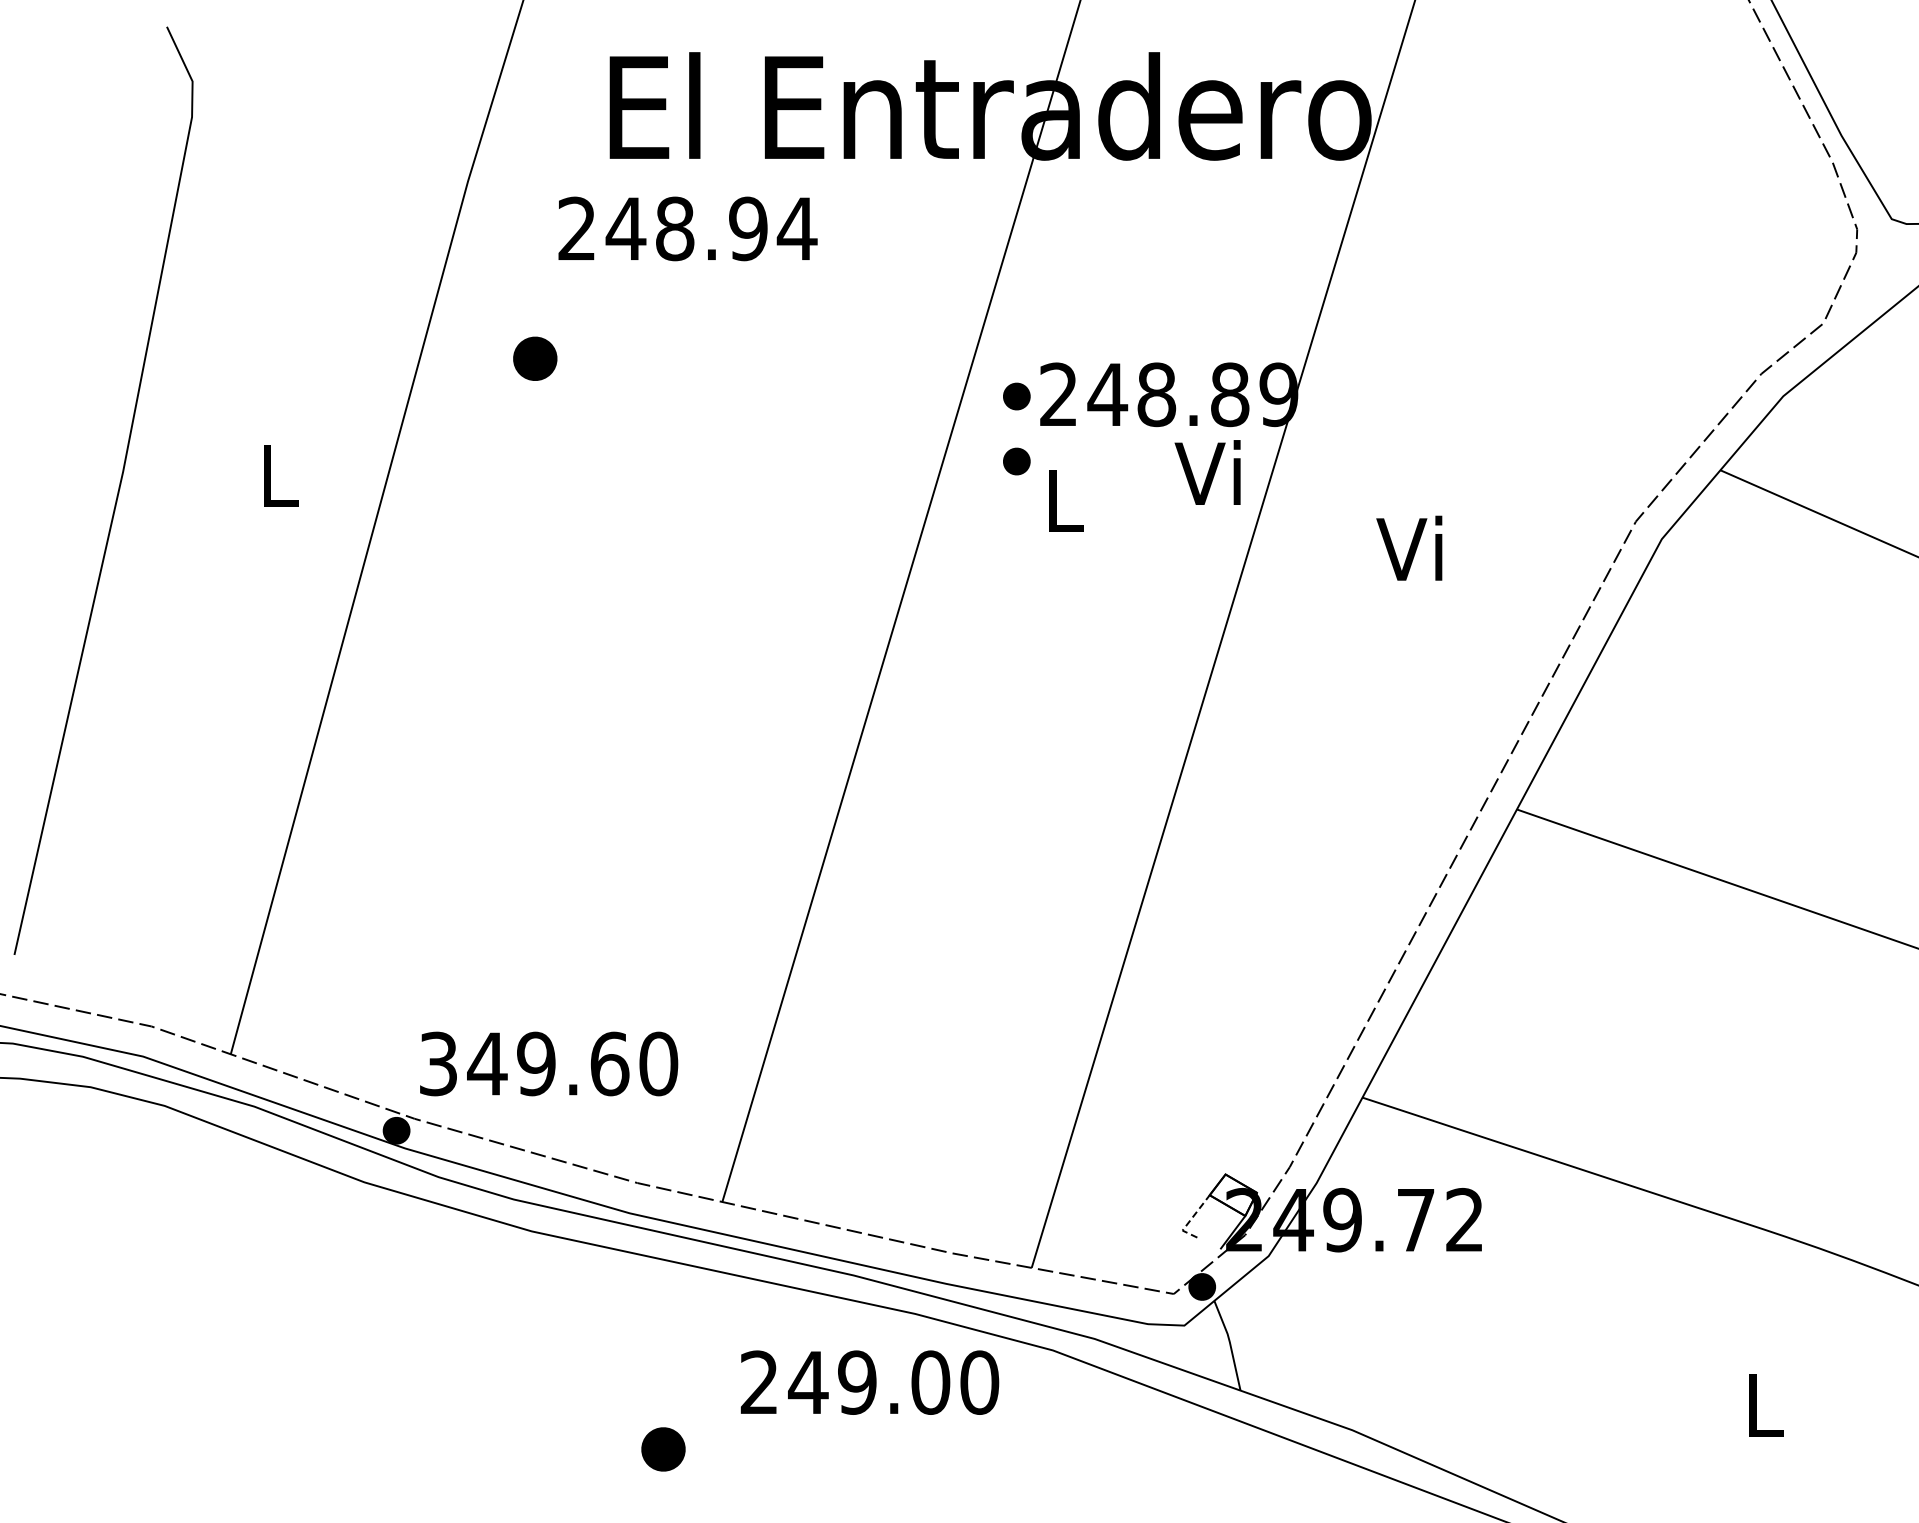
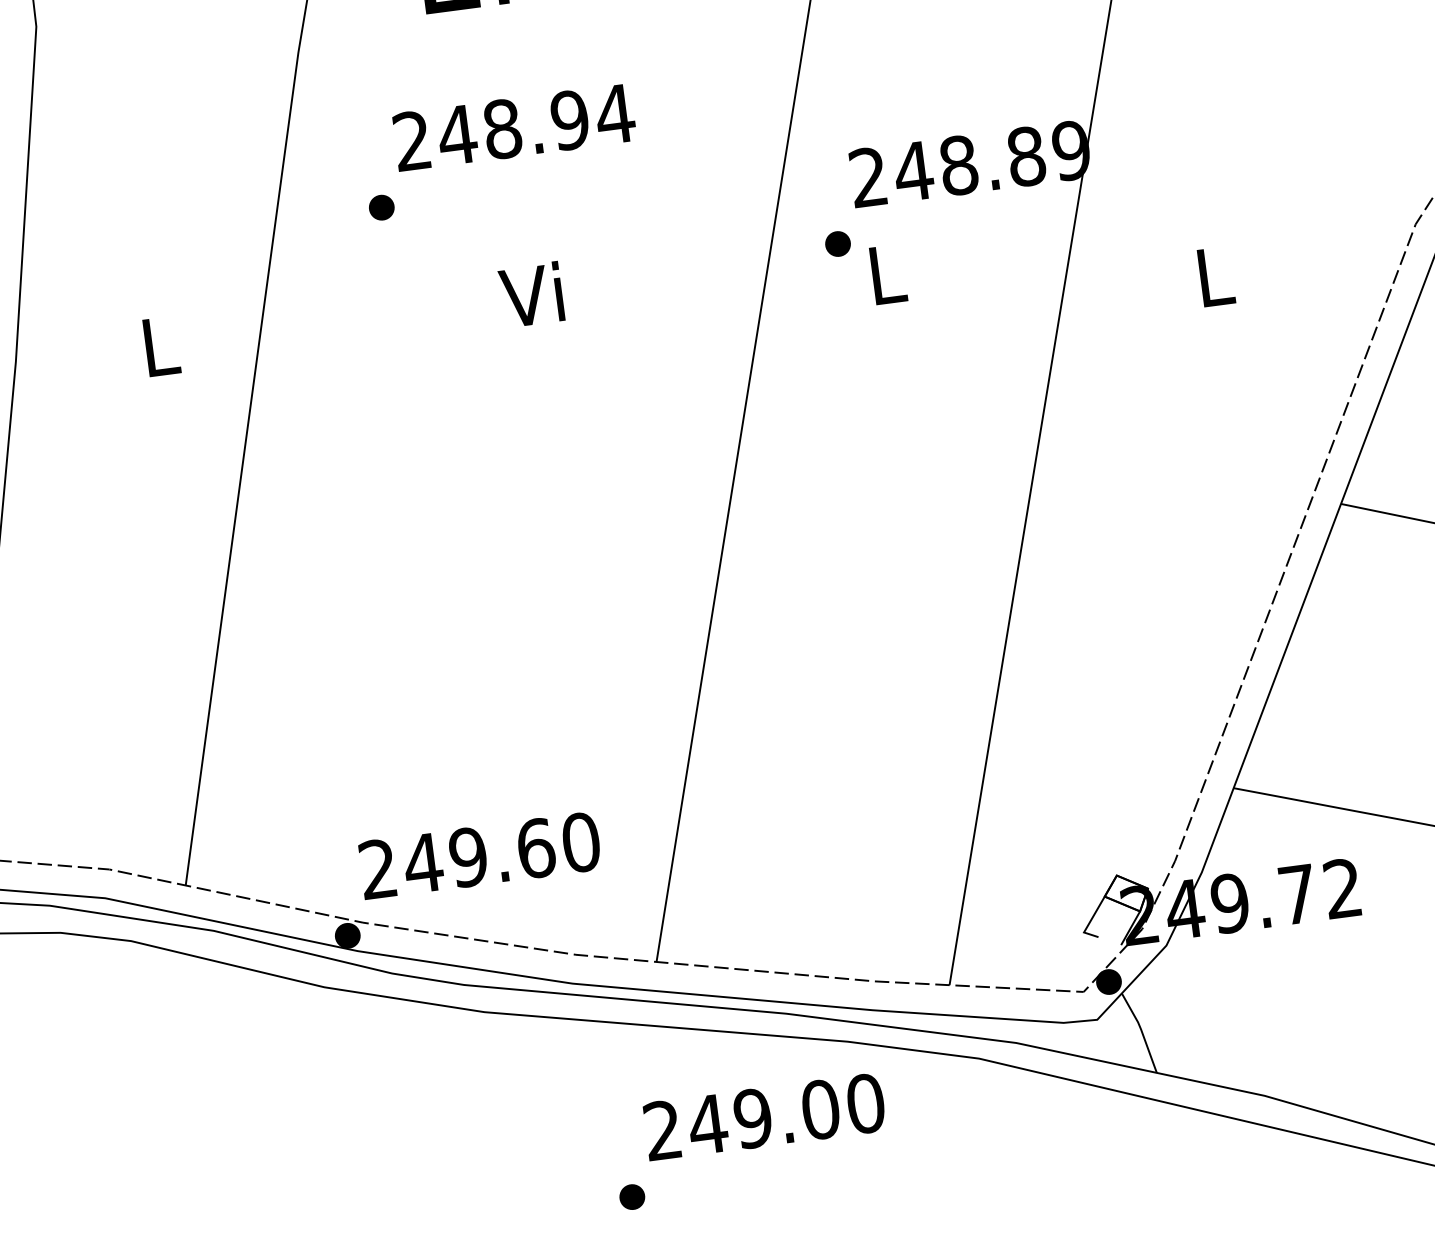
text: (687, 228) -> (513, 127), moved
part: (534, 358) -> (381, 207), size x0.62
part: (1016, 396) -> (829, 184), removed
text: (1207, 472) -> (531, 294), moved
text: (1409, 547) -> (1210, 275), Vi -> L
text: (437, 1063) -> (377, 868), 349.60 -> 249.60
line: (1191, 1219) -> (1090, 921), dashed -> solid
text: (869, 1382) -> (764, 1116), moved
part: (663, 1449) -> (632, 1197), size x0.62

